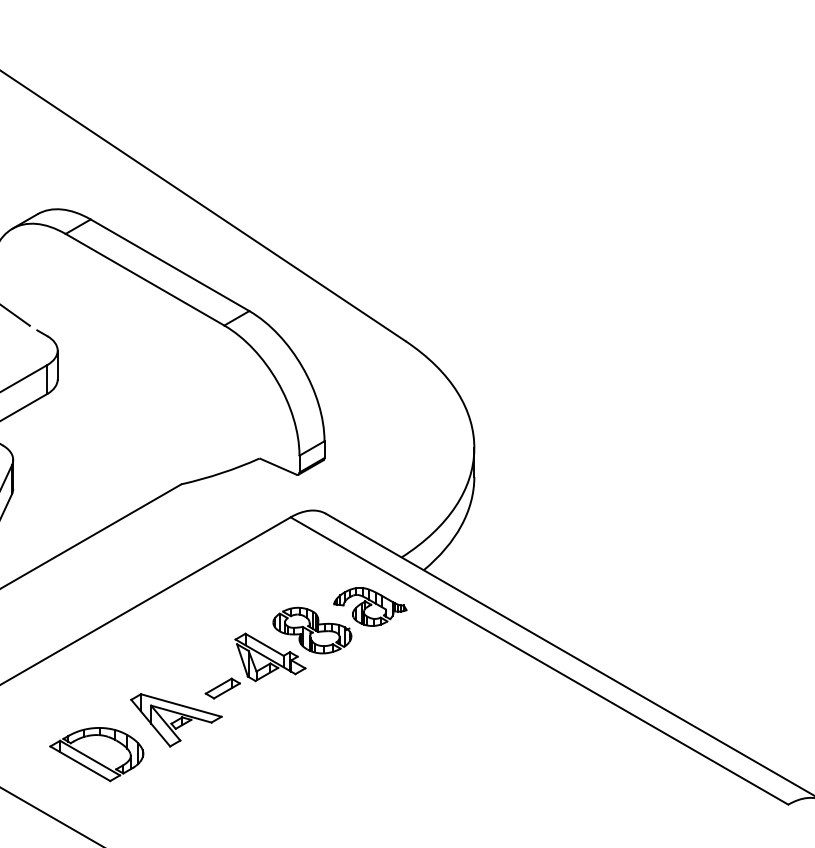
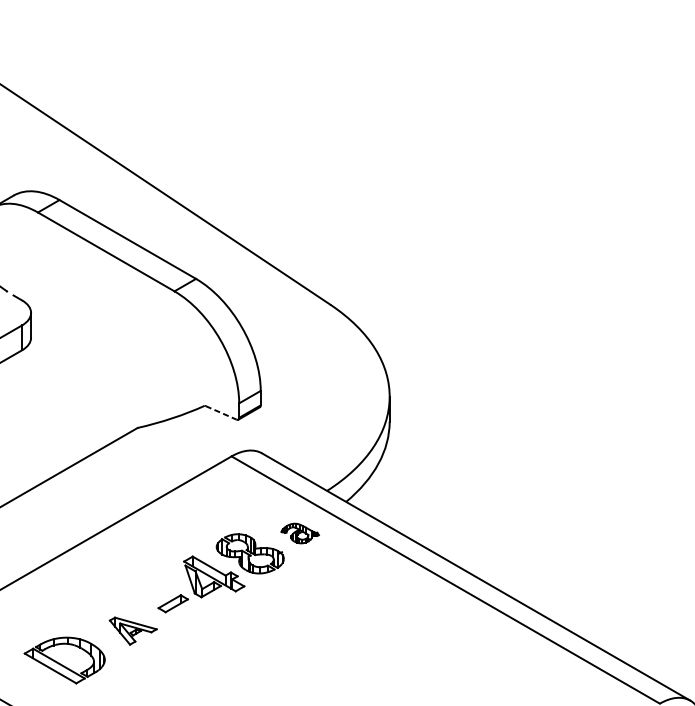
line: (278, 466) -> (221, 412), solid -> dashed
part: (370, 606) -> (300, 533), size x0.6
part: (176, 720) -> (133, 631), size x0.6

